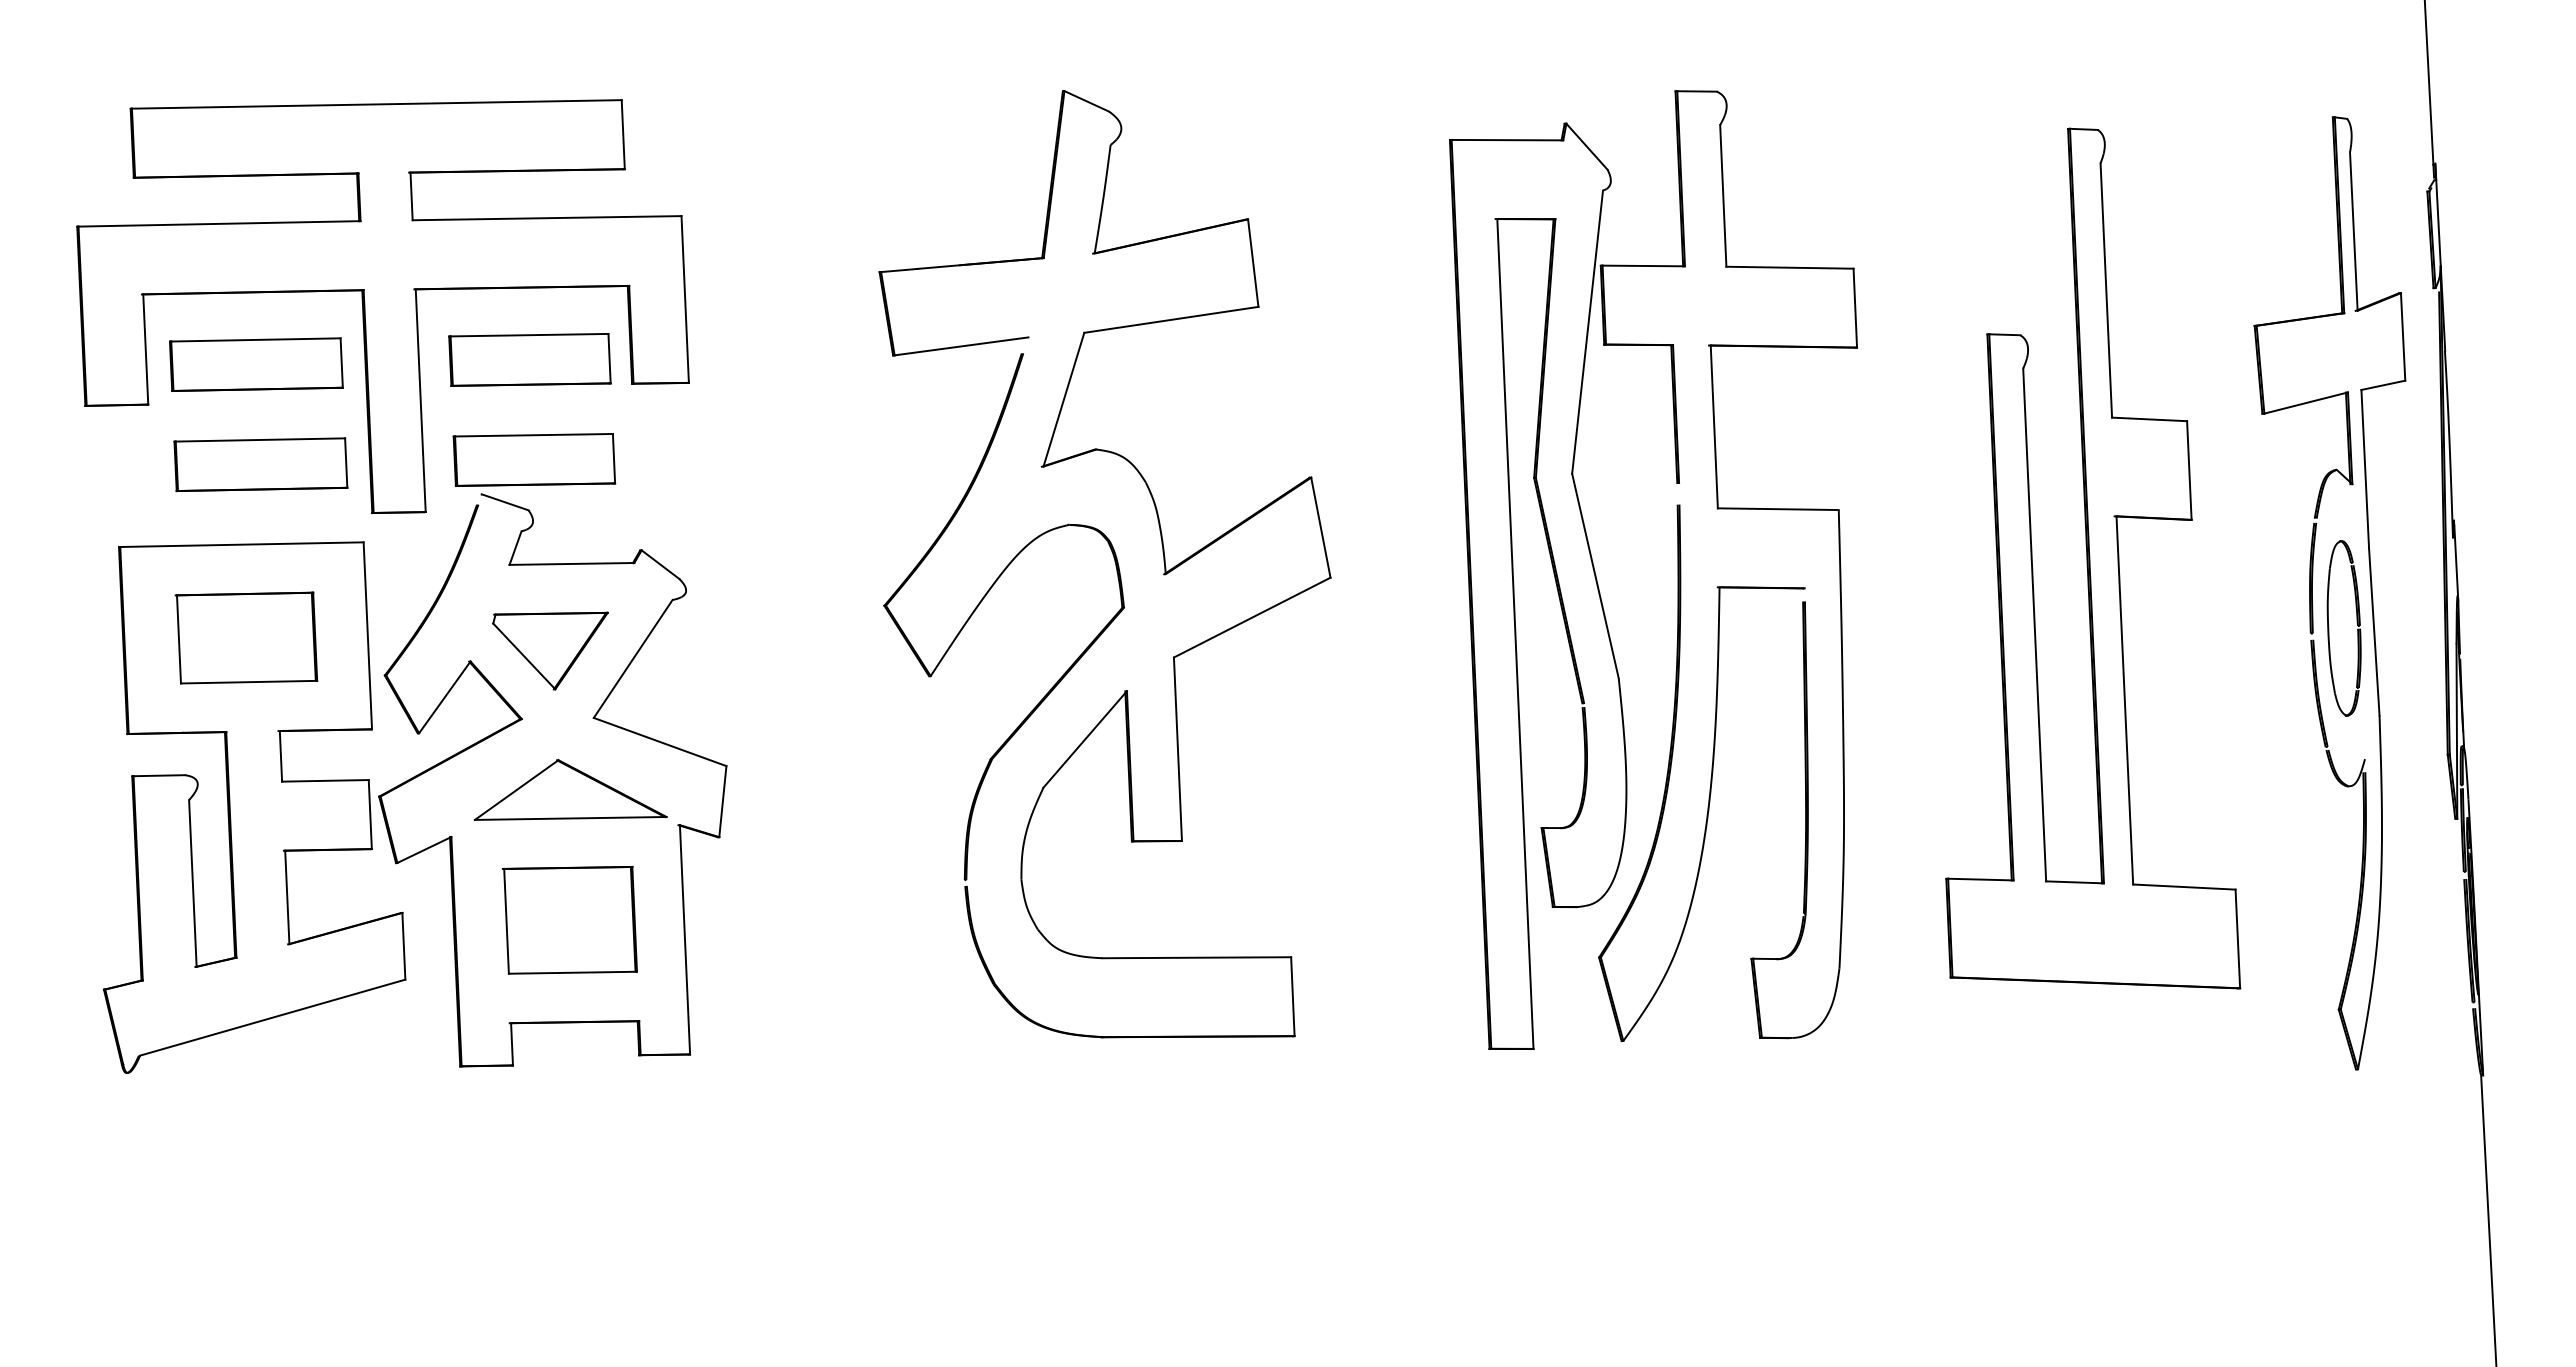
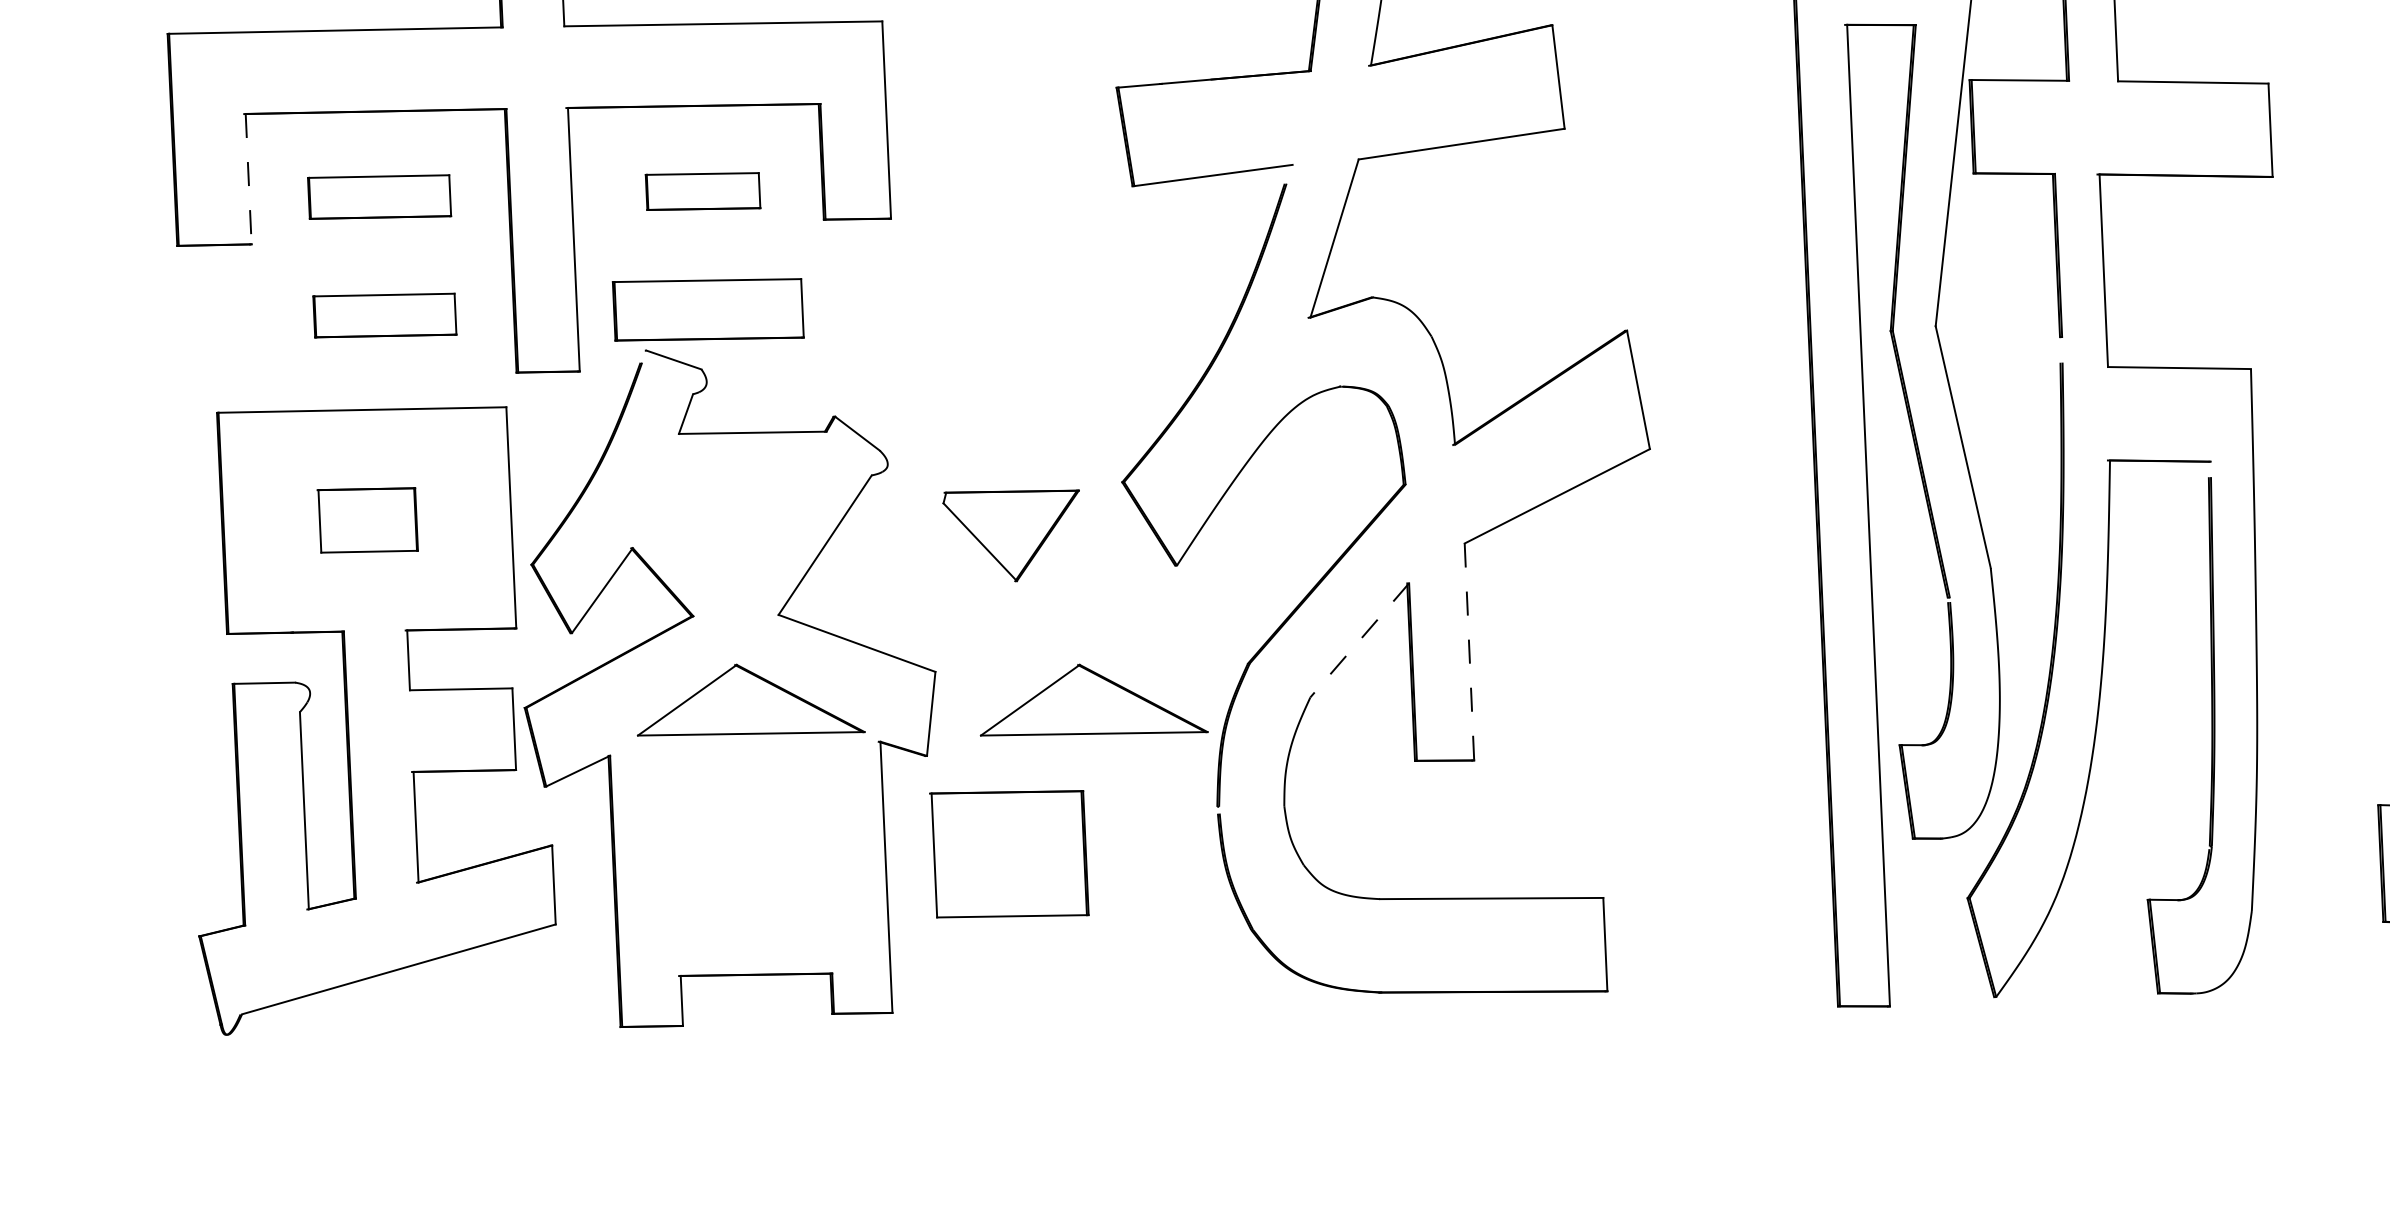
line: (145, 349) -> (248, 179), solid -> dashed
part: (529, 359) -> (702, 191), size x0.6
part: (256, 364) -> (379, 196), size x0.7
part: (260, 464) -> (384, 315), size x0.7
part: (246, 637) -> (367, 519), size x0.6
part: (550, 650) -> (1011, 535), moved
line: (1085, 739) -> (1360, 640), solid -> dashed
line: (1177, 749) -> (1468, 652), solid -> dashed
part: (860, 789) -> (1093, 699), added
part: (569, 920) -> (1008, 854), moved

